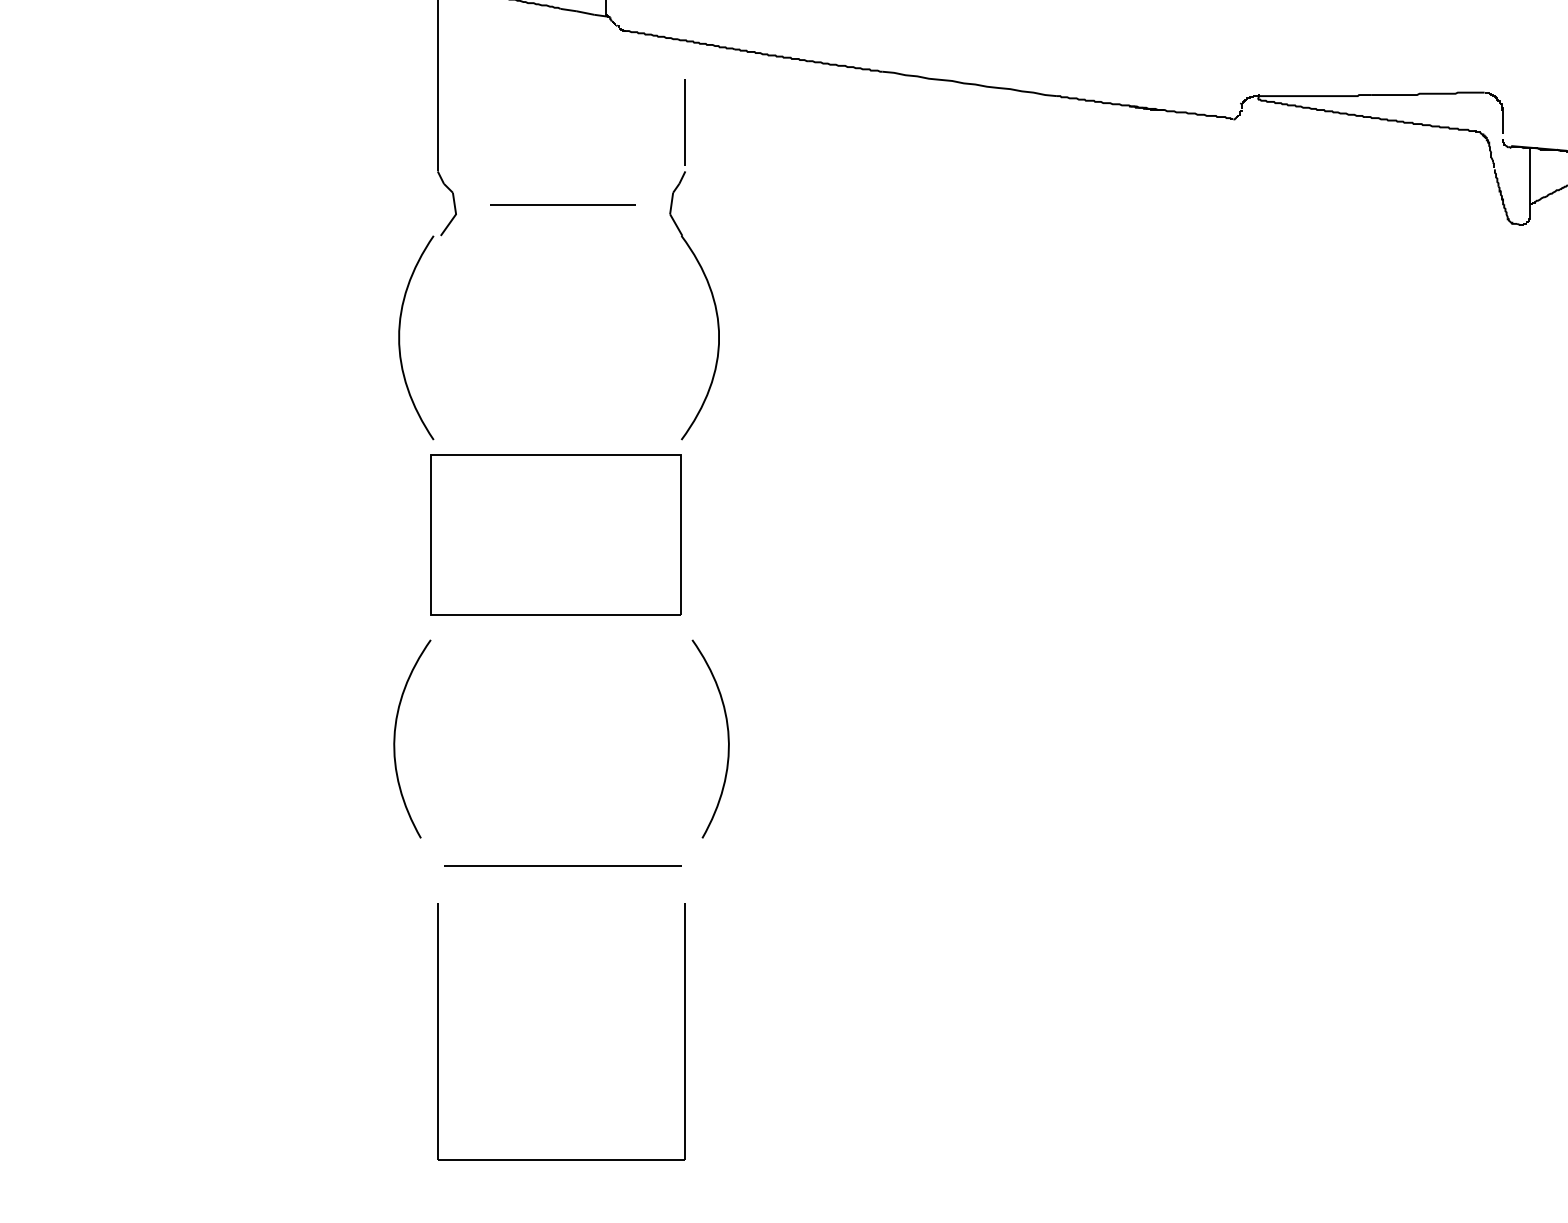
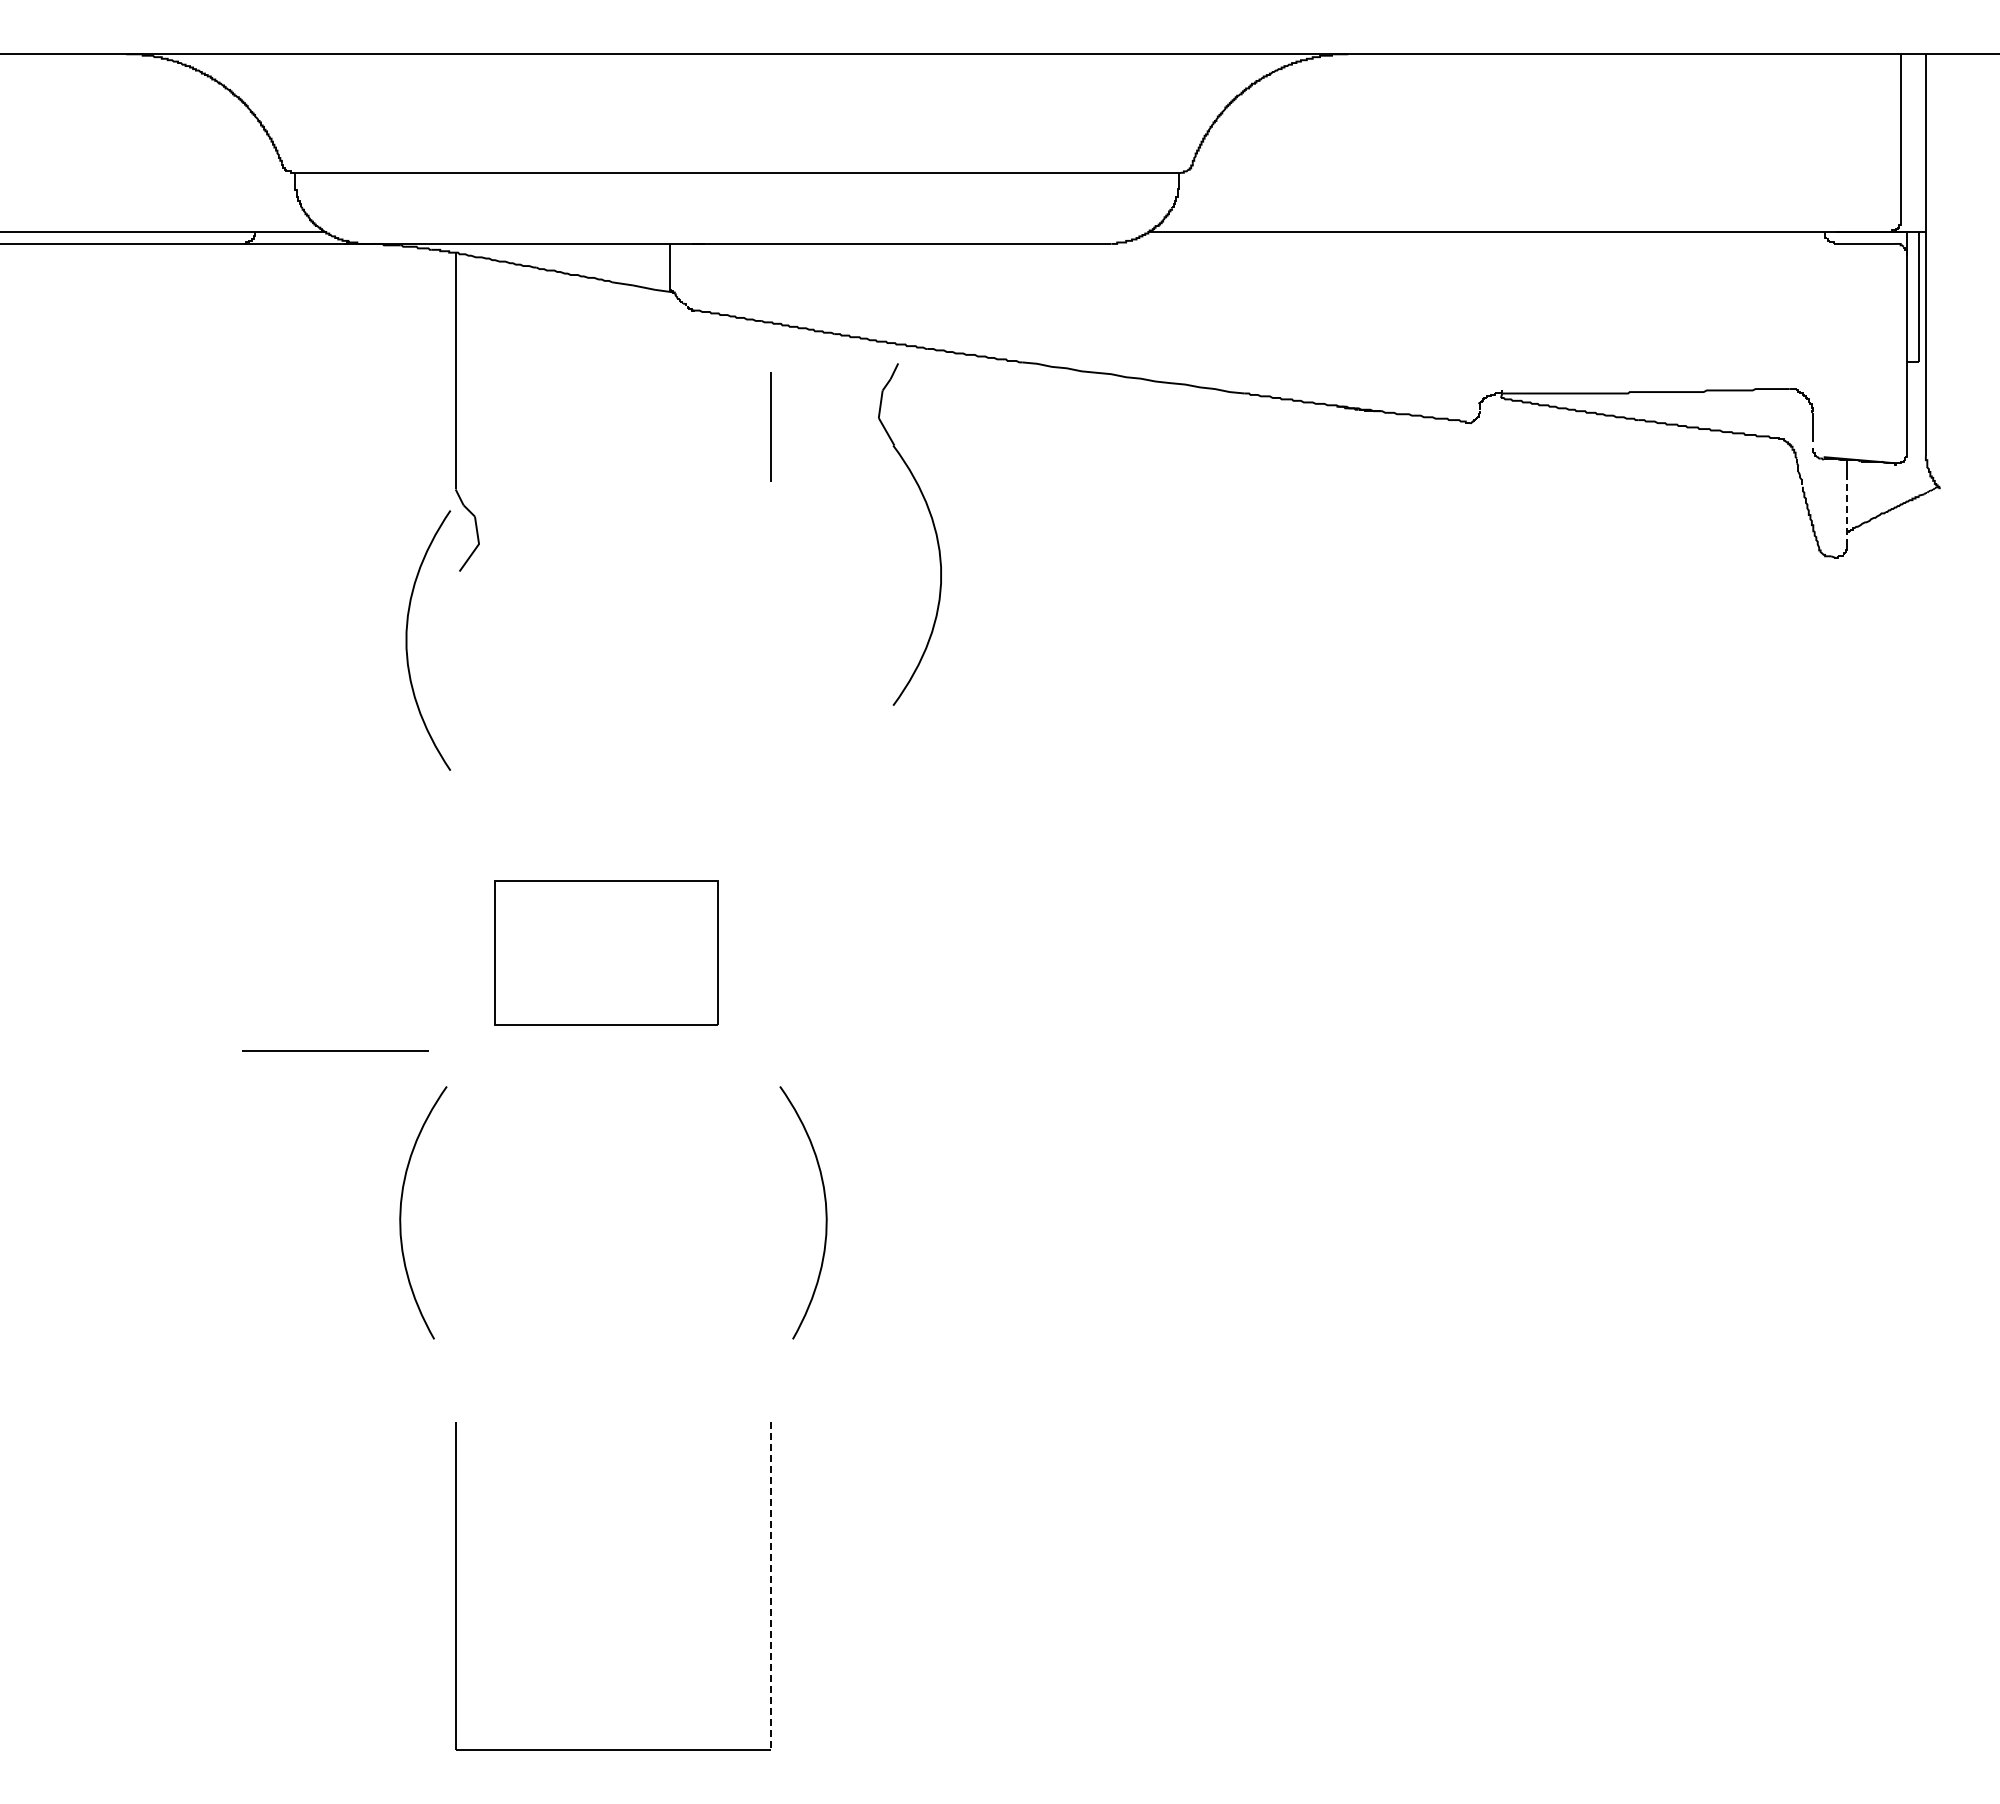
line: (1529, 187) -> (1847, 510), solid -> dashed
line: (563, 205) -> (335, 1050), moved
part: (713, 300) -> (933, 527), moved
curve: (399, 337) -> (407, 640), moved
part: (556, 534) -> (606, 952), size x0.7
line: (562, 865) -> (614, 1374), removed
line: (685, 1031) -> (771, 1585), solid -> dashed

